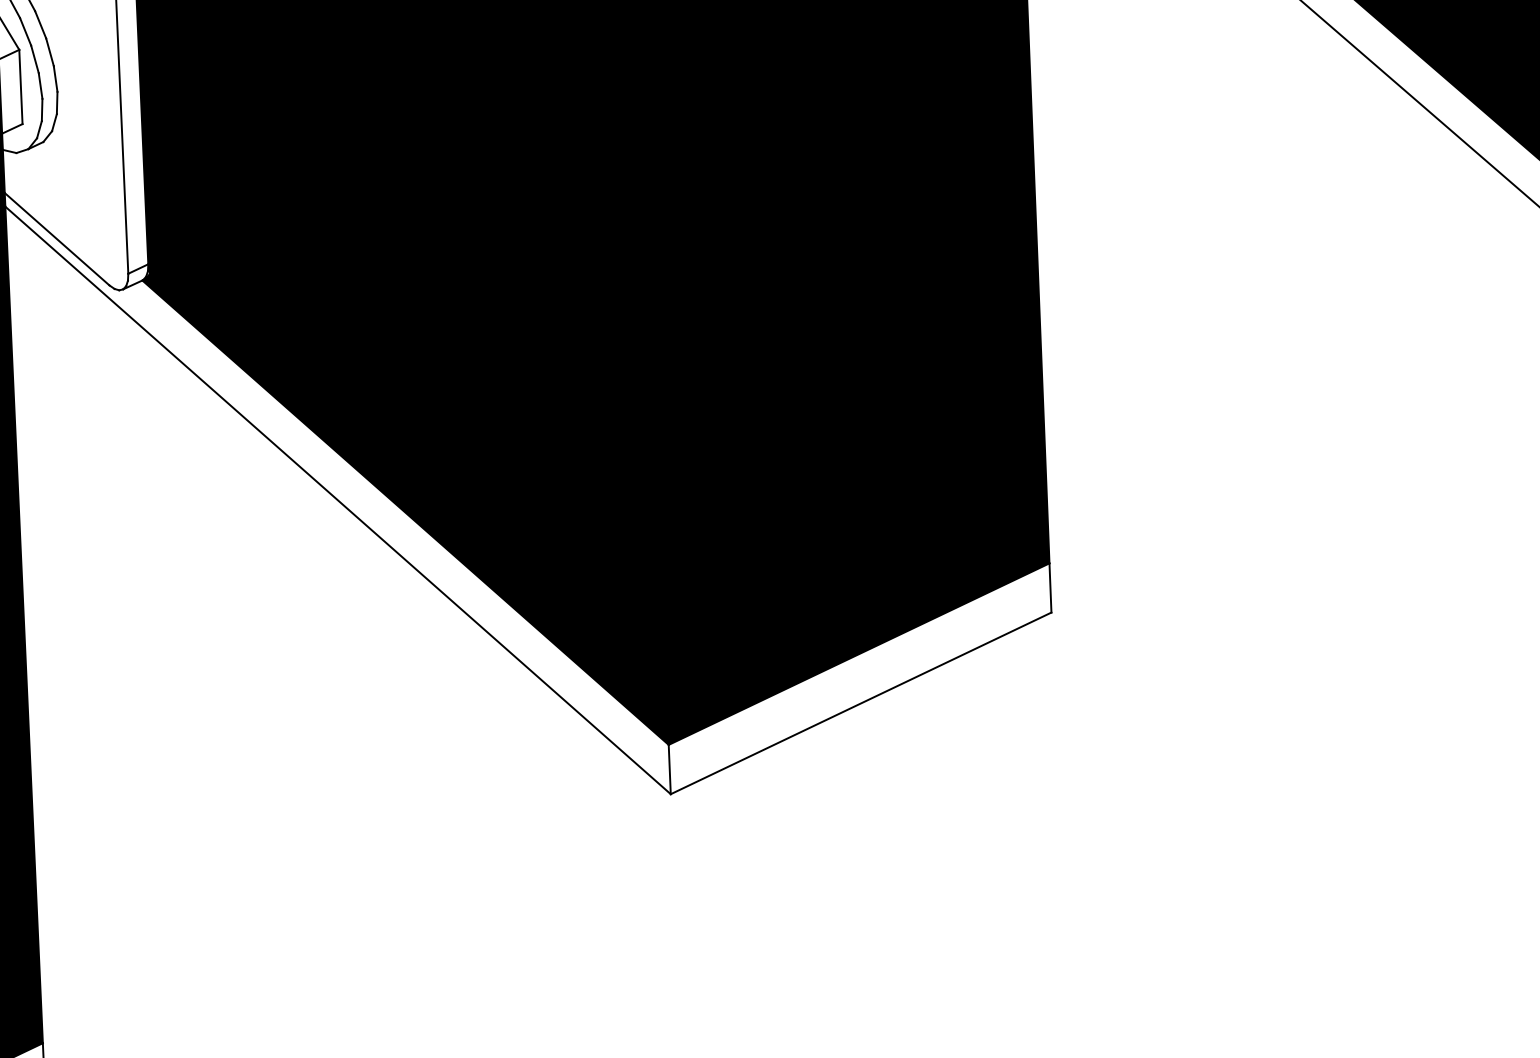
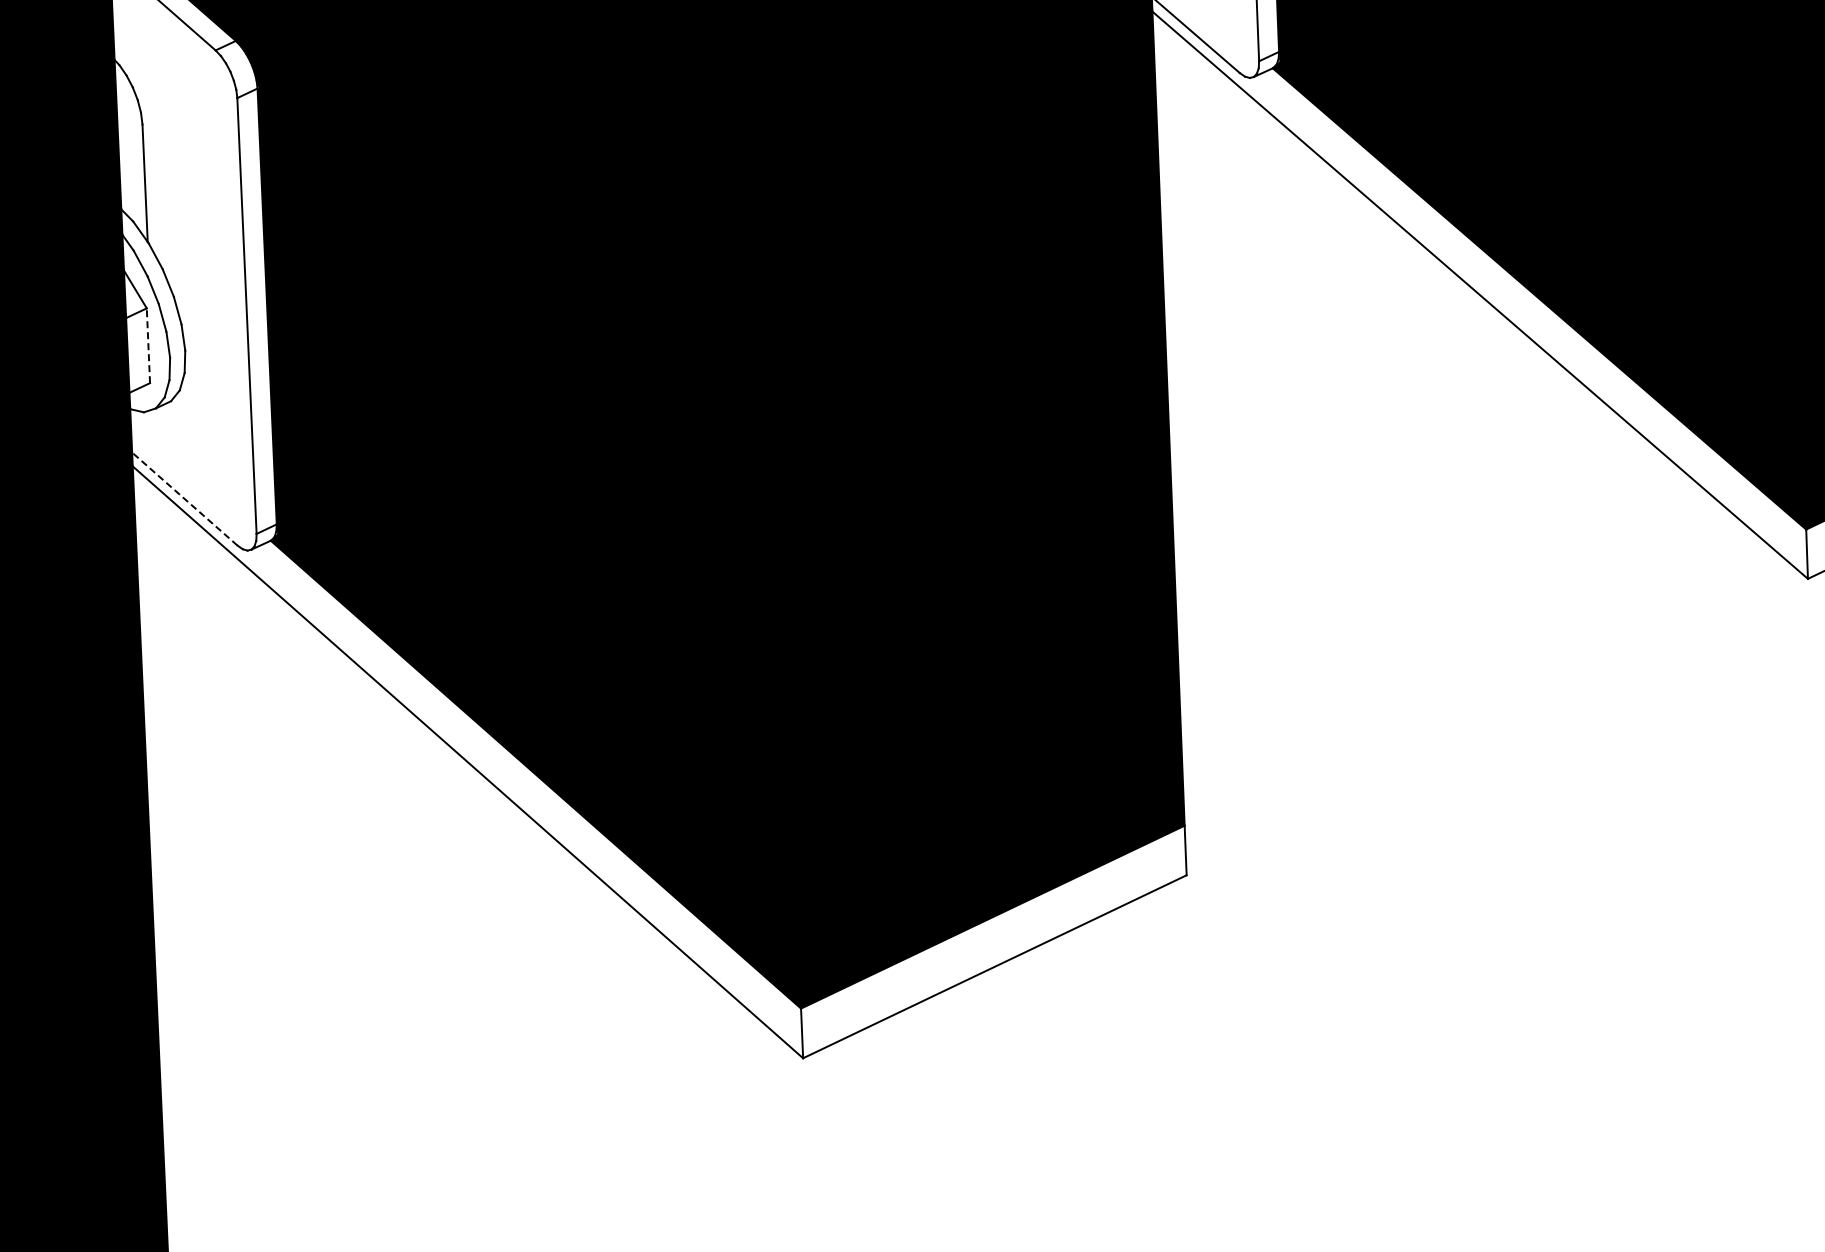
line: (20, 86) -> (148, 345), solid -> dashed
line: (56, 238) -> (184, 498), solid -> dashed

